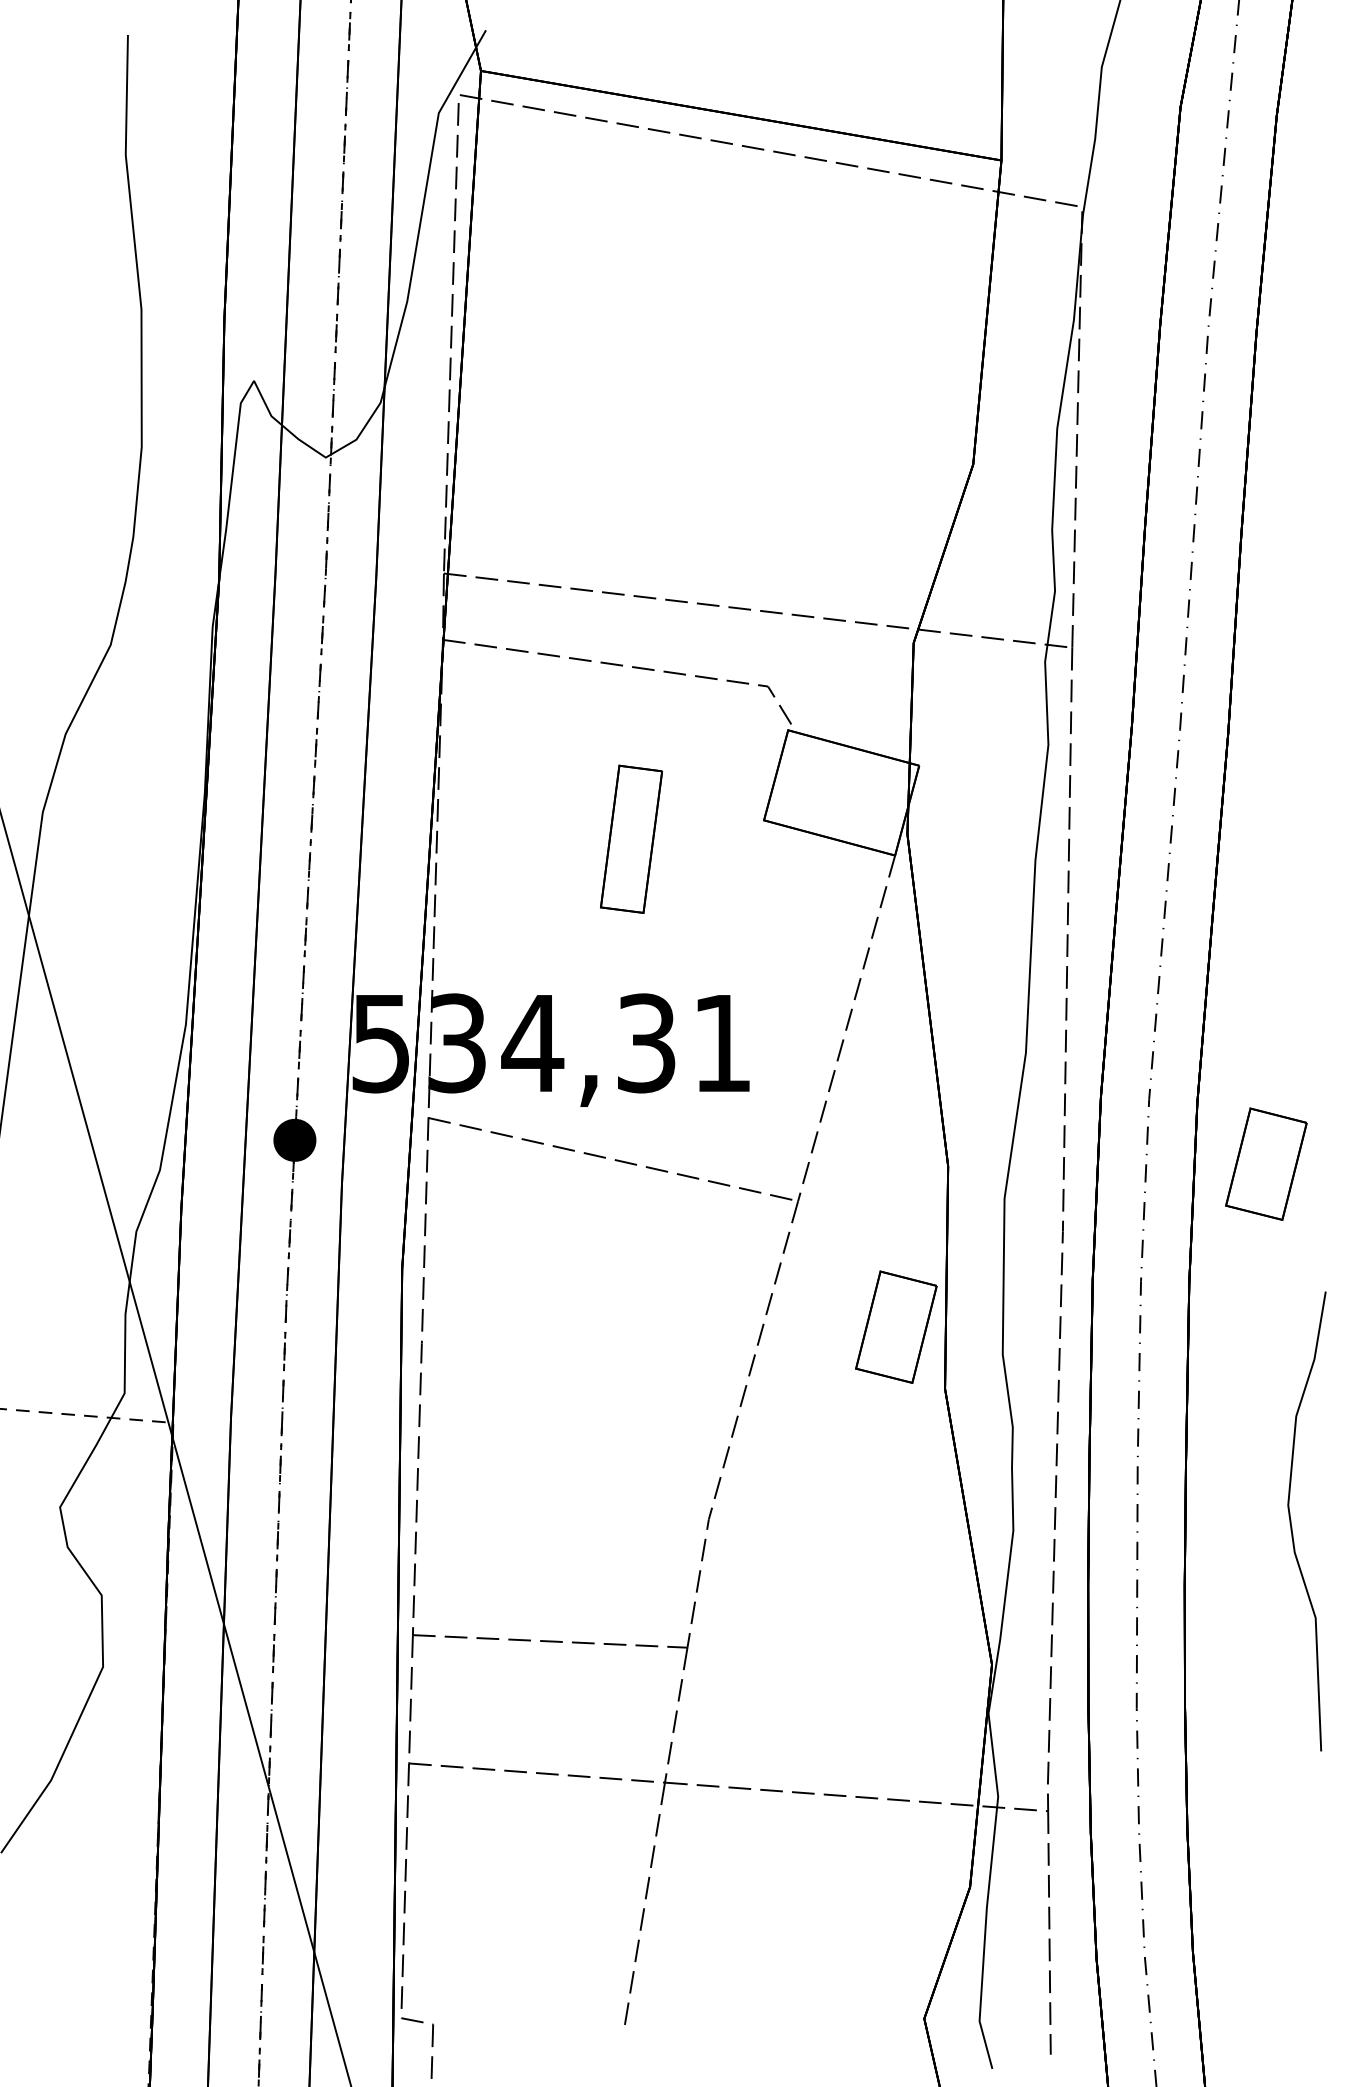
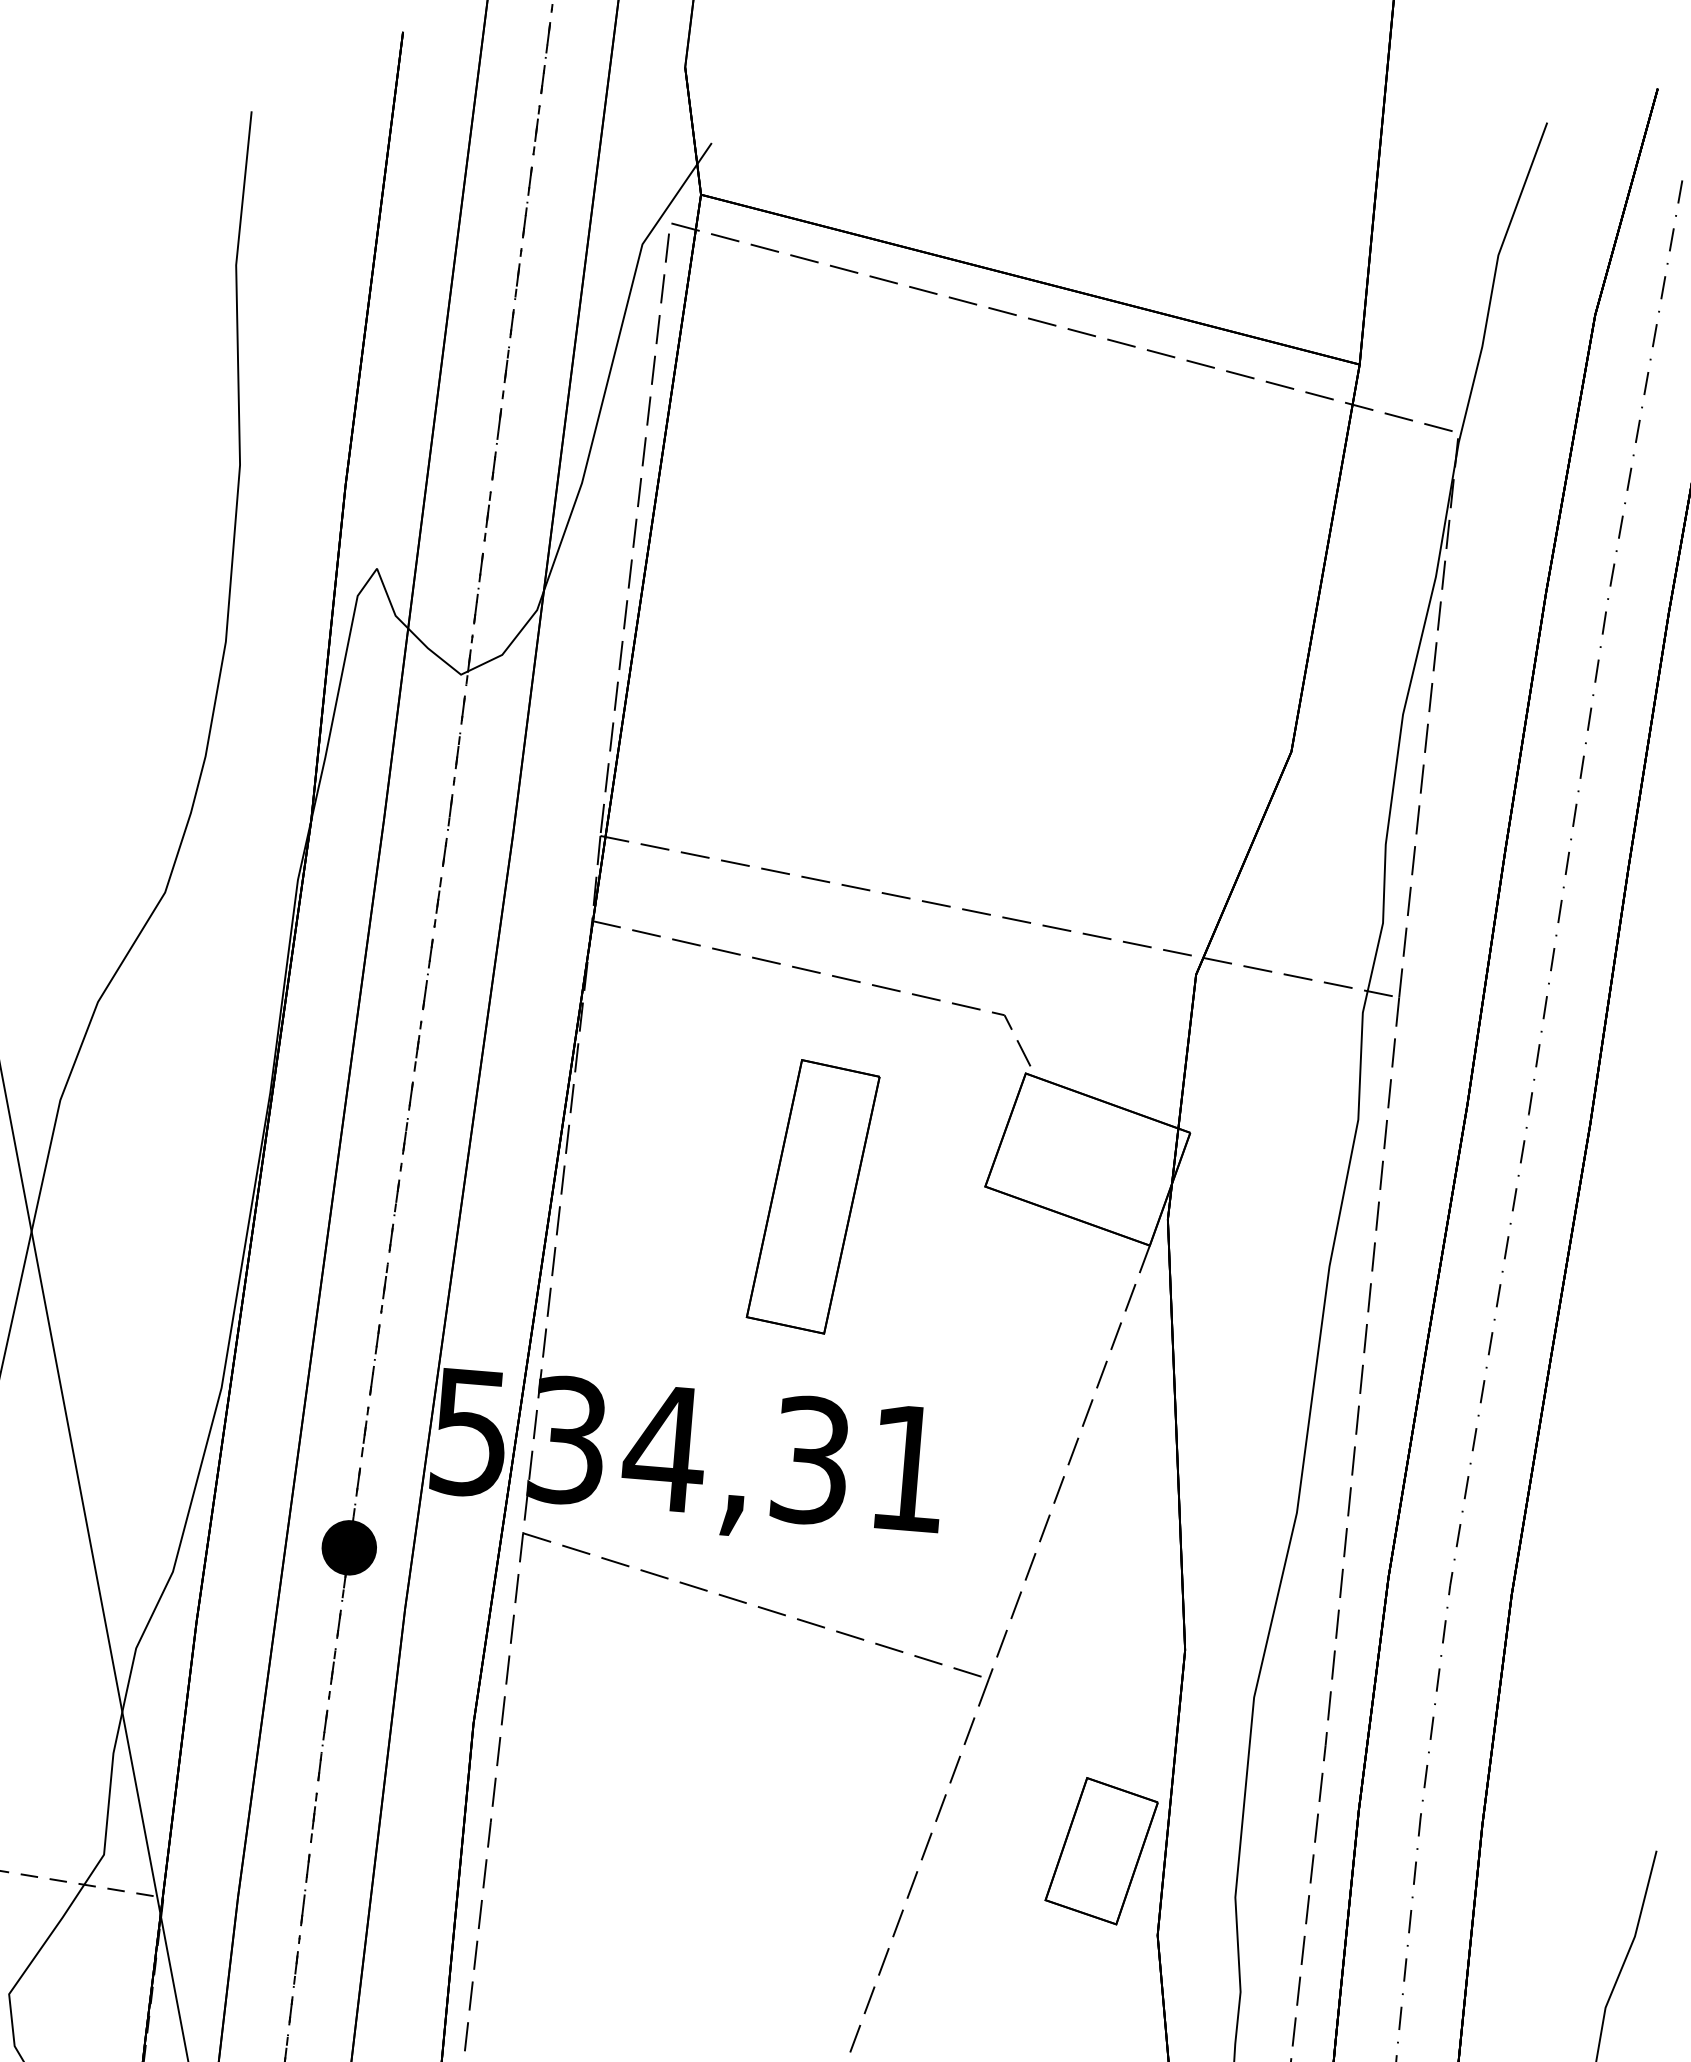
part: (631, 839) -> (813, 1197), size x1.43
part: (1266, 1163) -> (1594, 1680), removed

